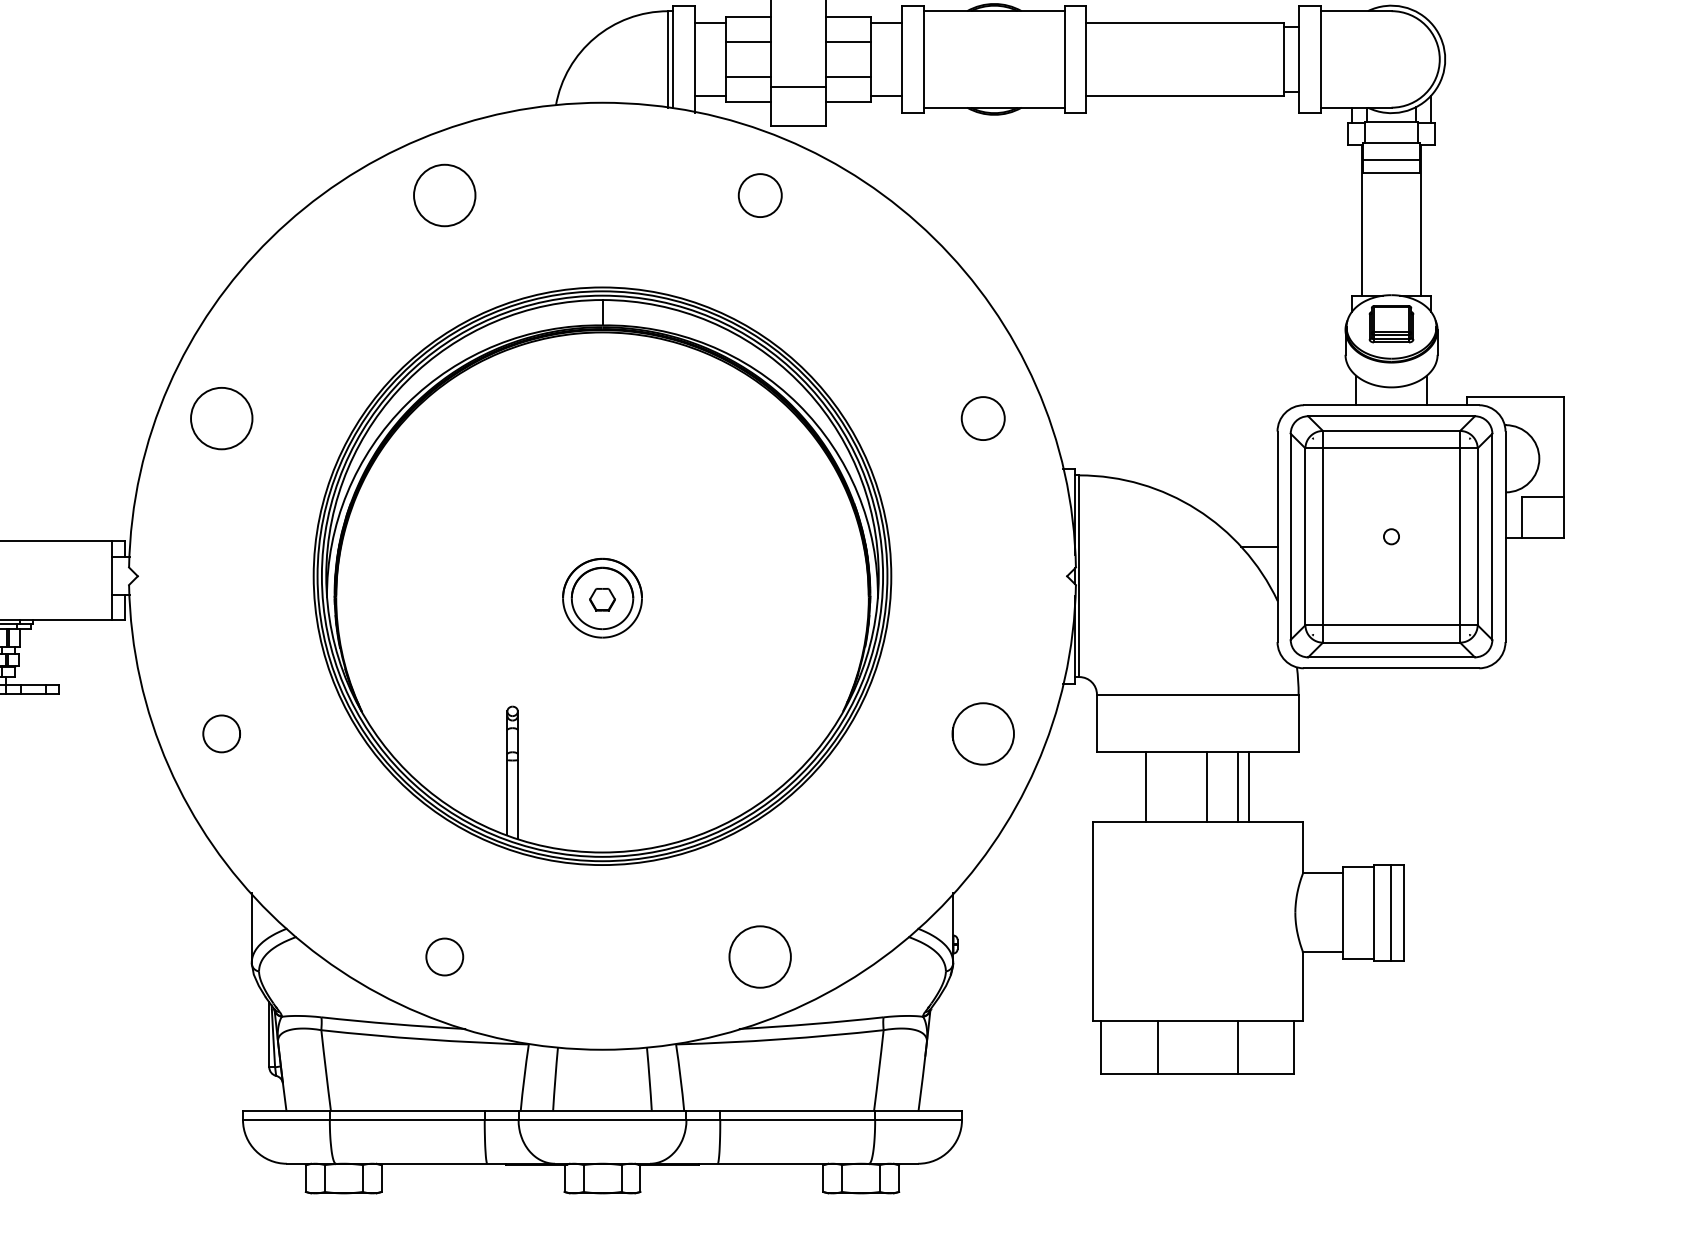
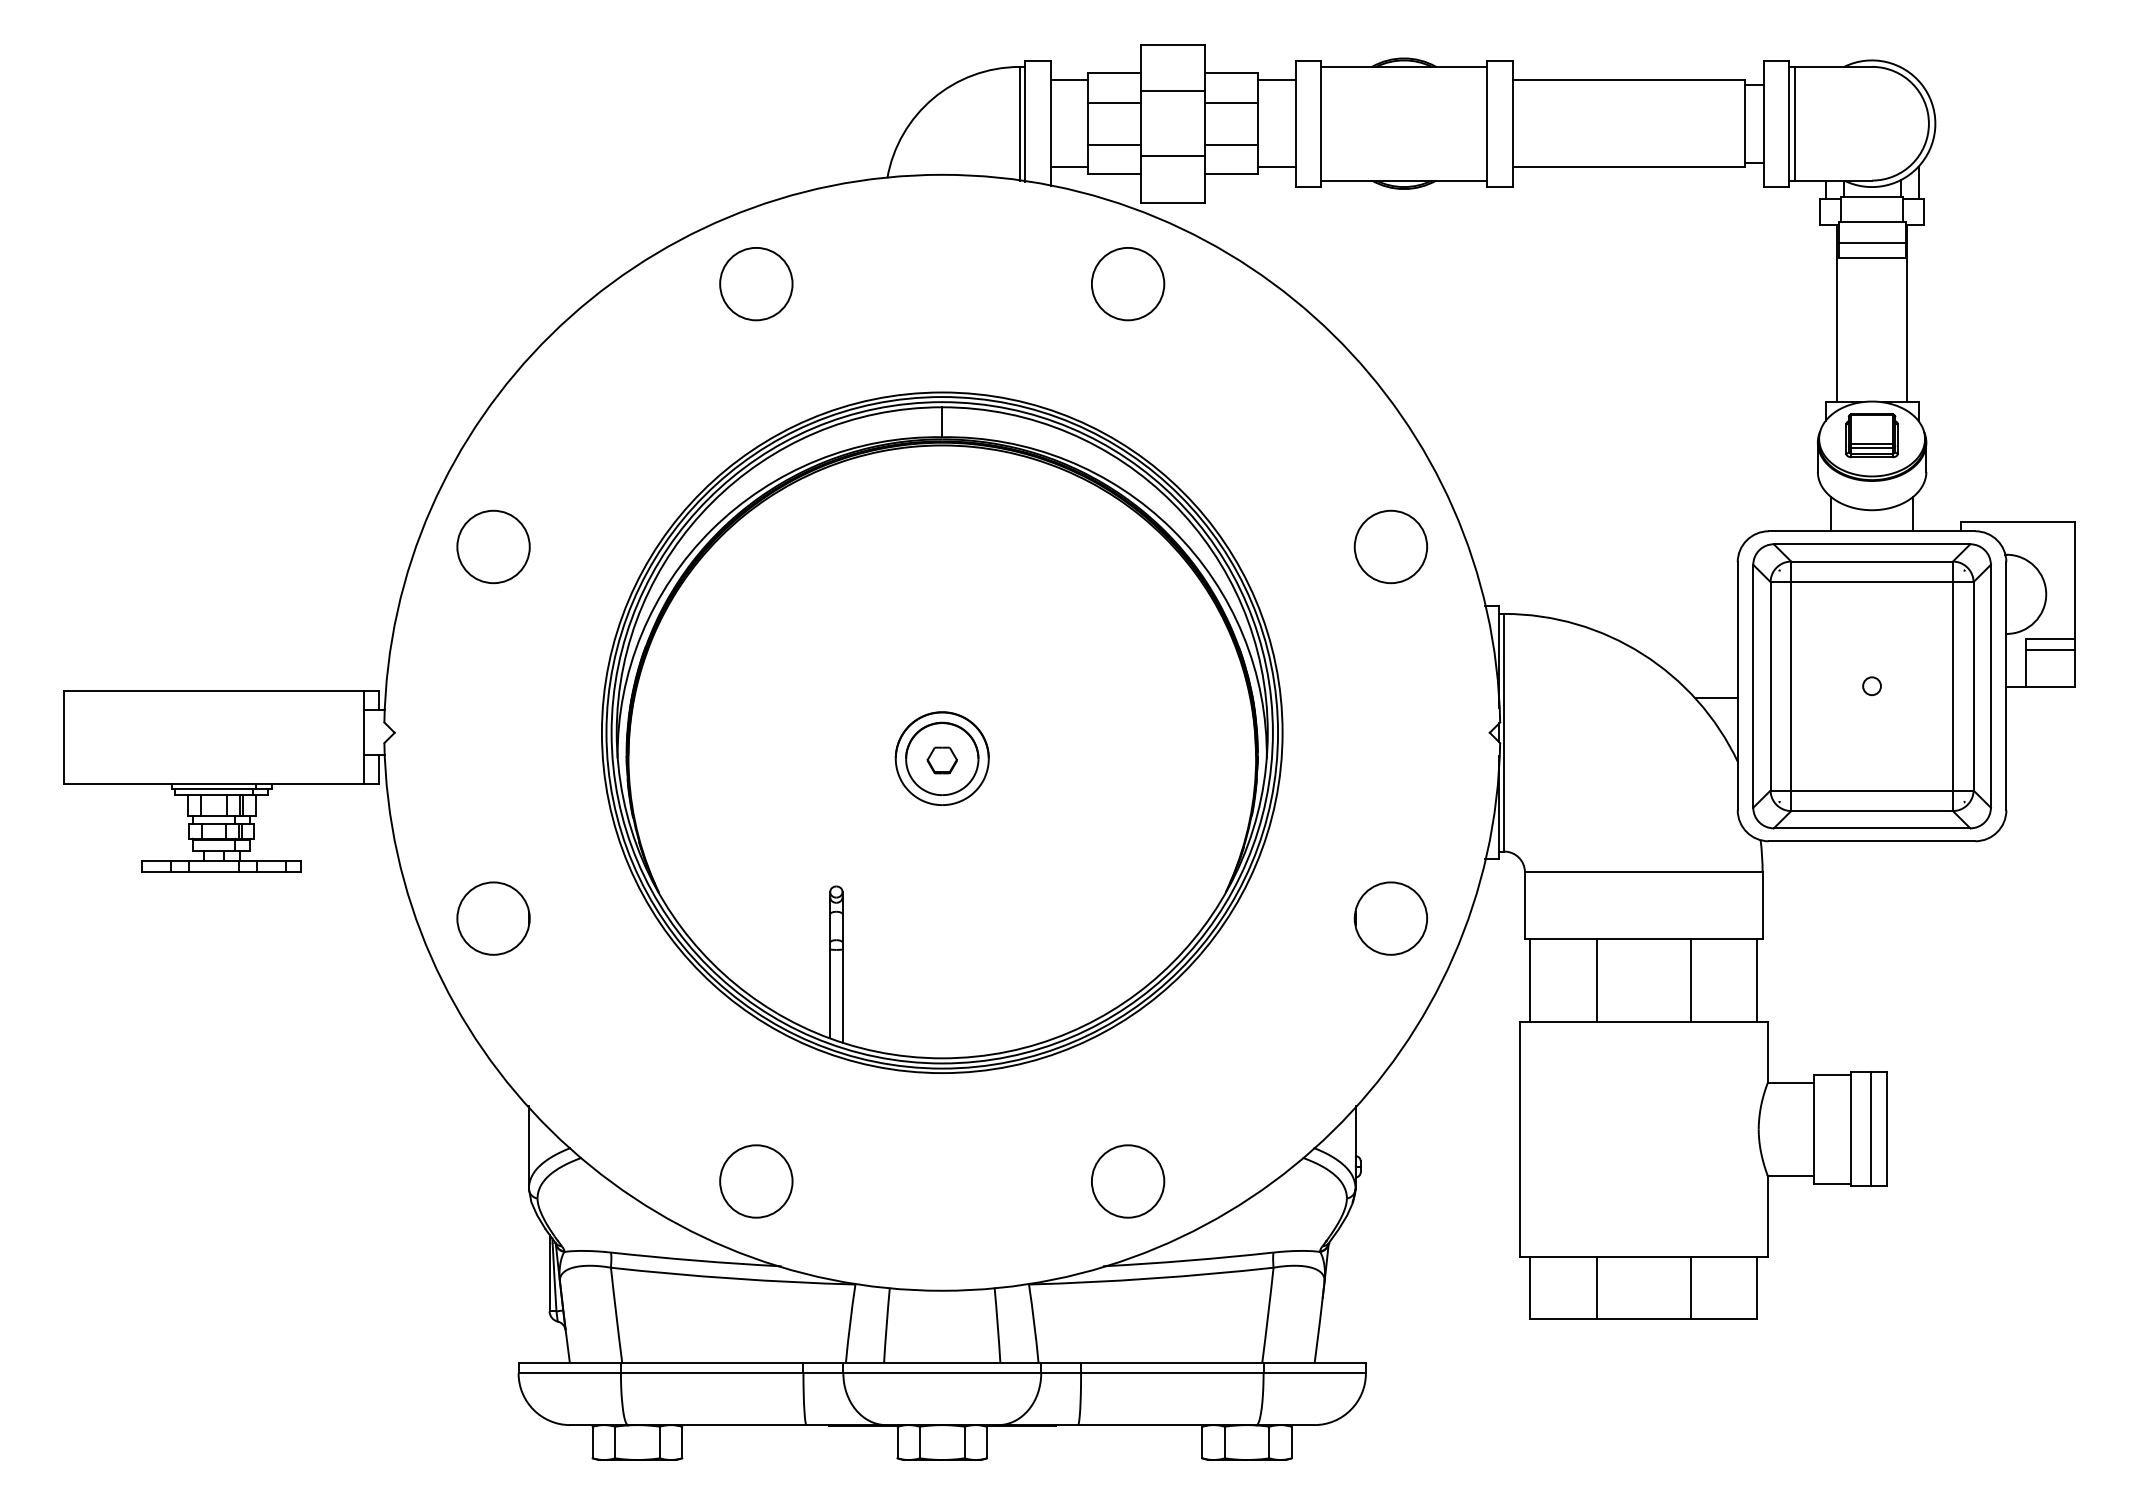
line: (797, 32) -> (1172, 91), added
line: (1325, 59) -> (1794, 123), added
circle: (760, 195) -> (1128, 284), size x1.43
circle: (982, 418) -> (1390, 546), size x1.43
line: (1542, 505) -> (2050, 649), added
circle: (221, 733) -> (493, 918), size x1.67
line: (1145, 786) -> (1530, 980), moved
line: (1206, 786) -> (1596, 980), moved
line: (1249, 786) -> (1757, 980), moved
circle: (444, 957) -> (756, 1181), size x1.67

